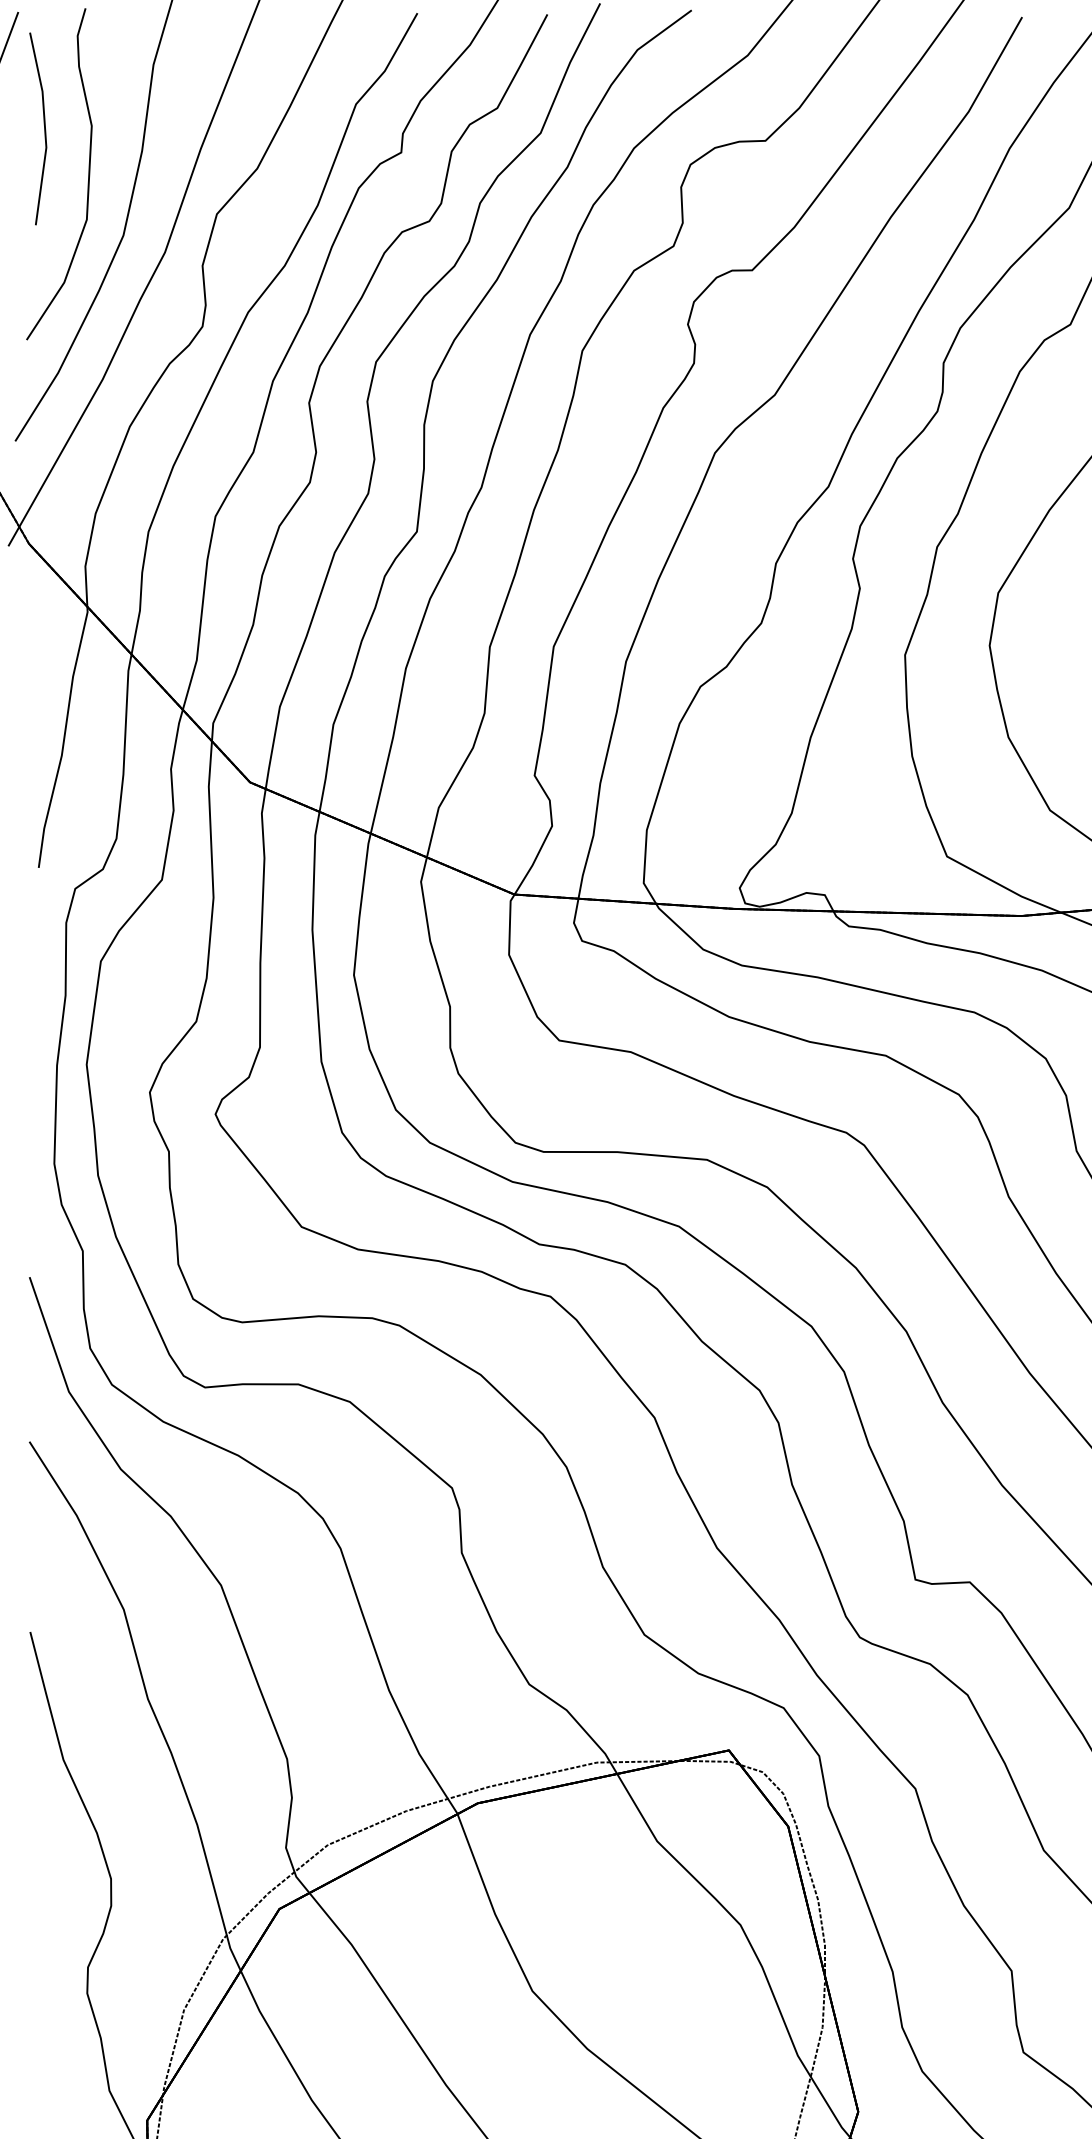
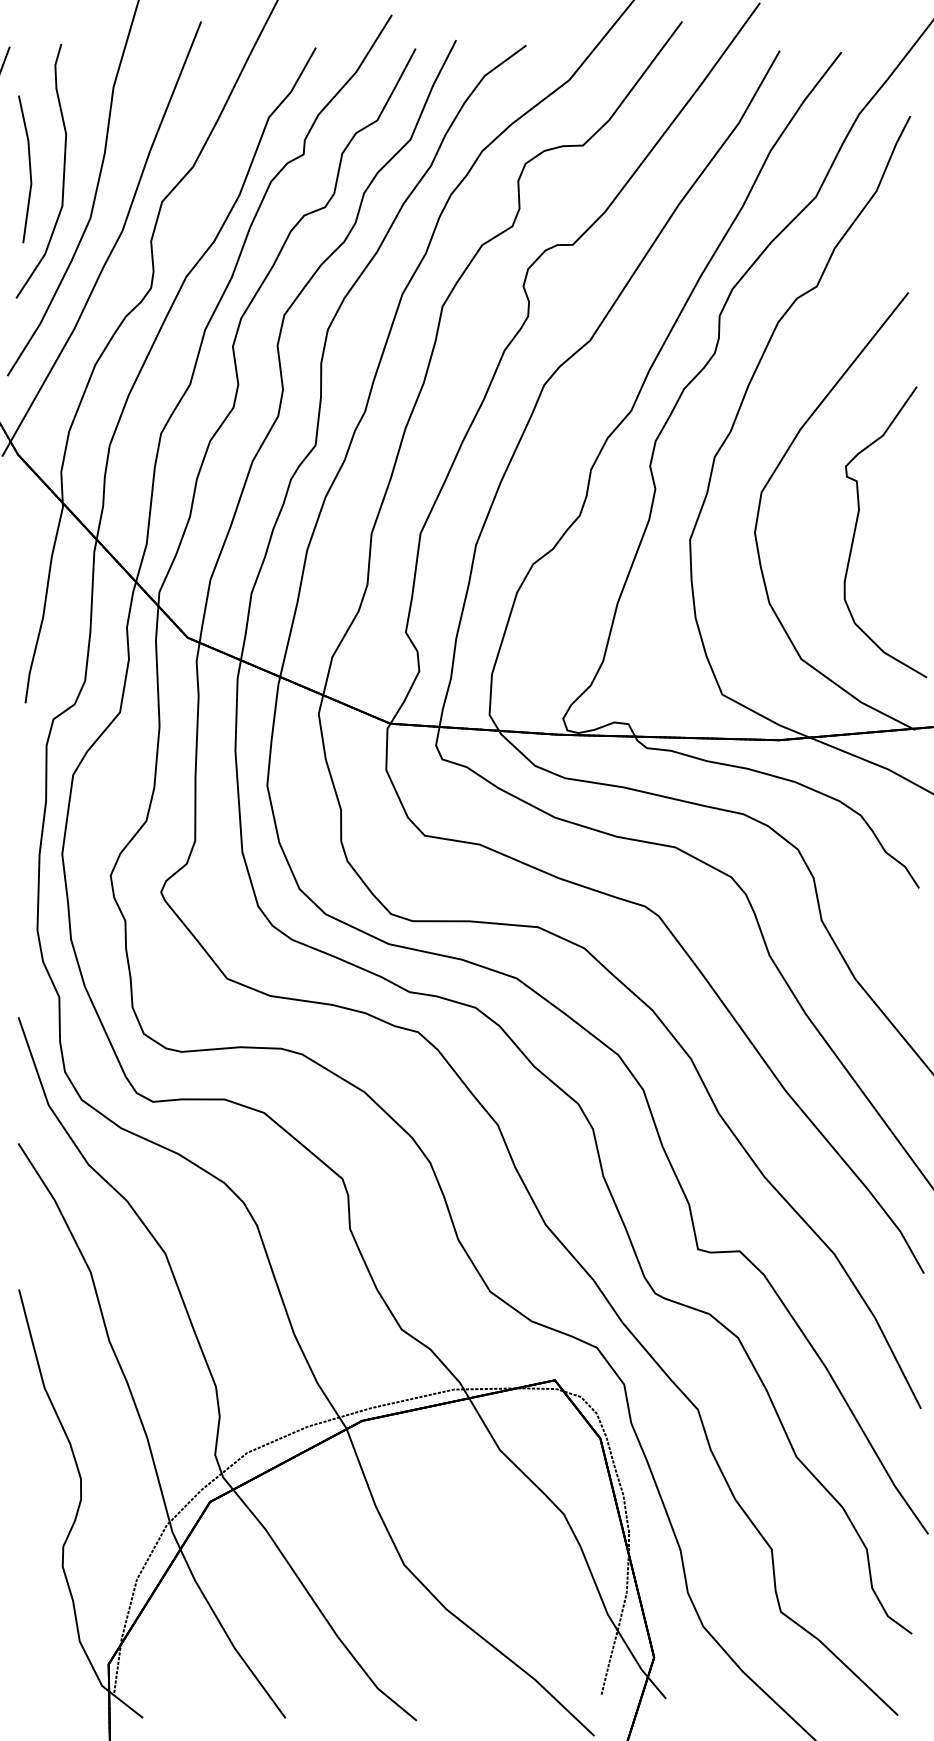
line: (43, 129) -> (29, 169), moved

